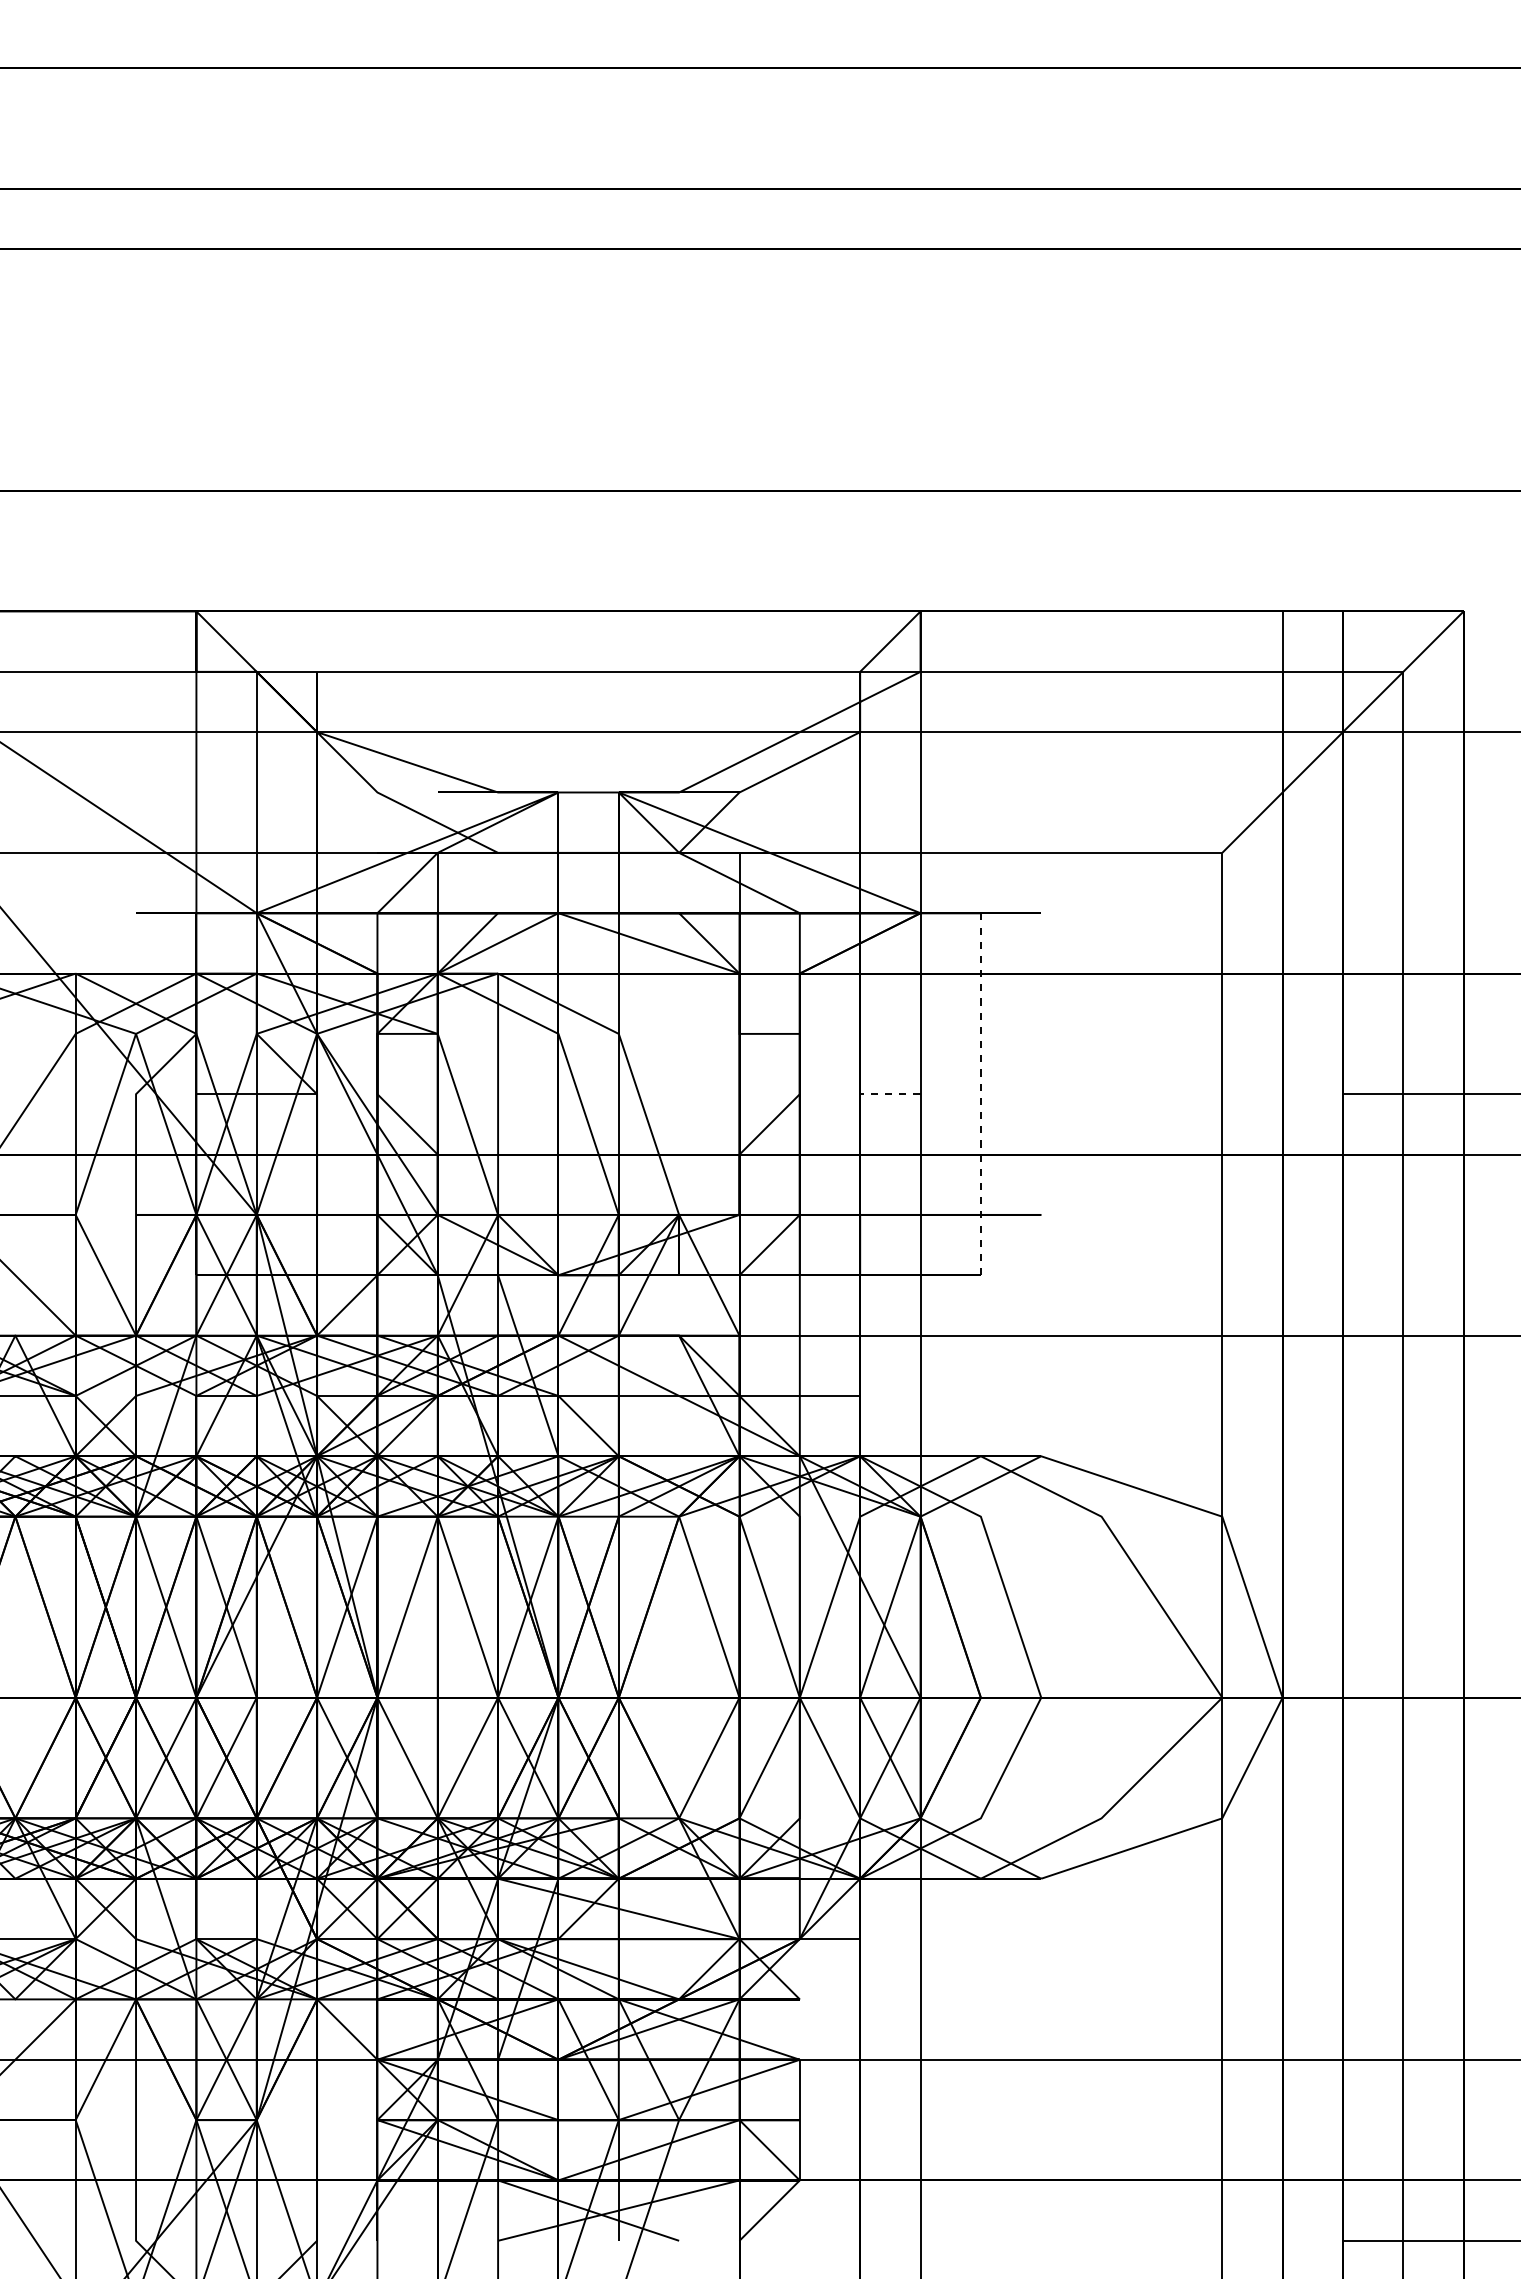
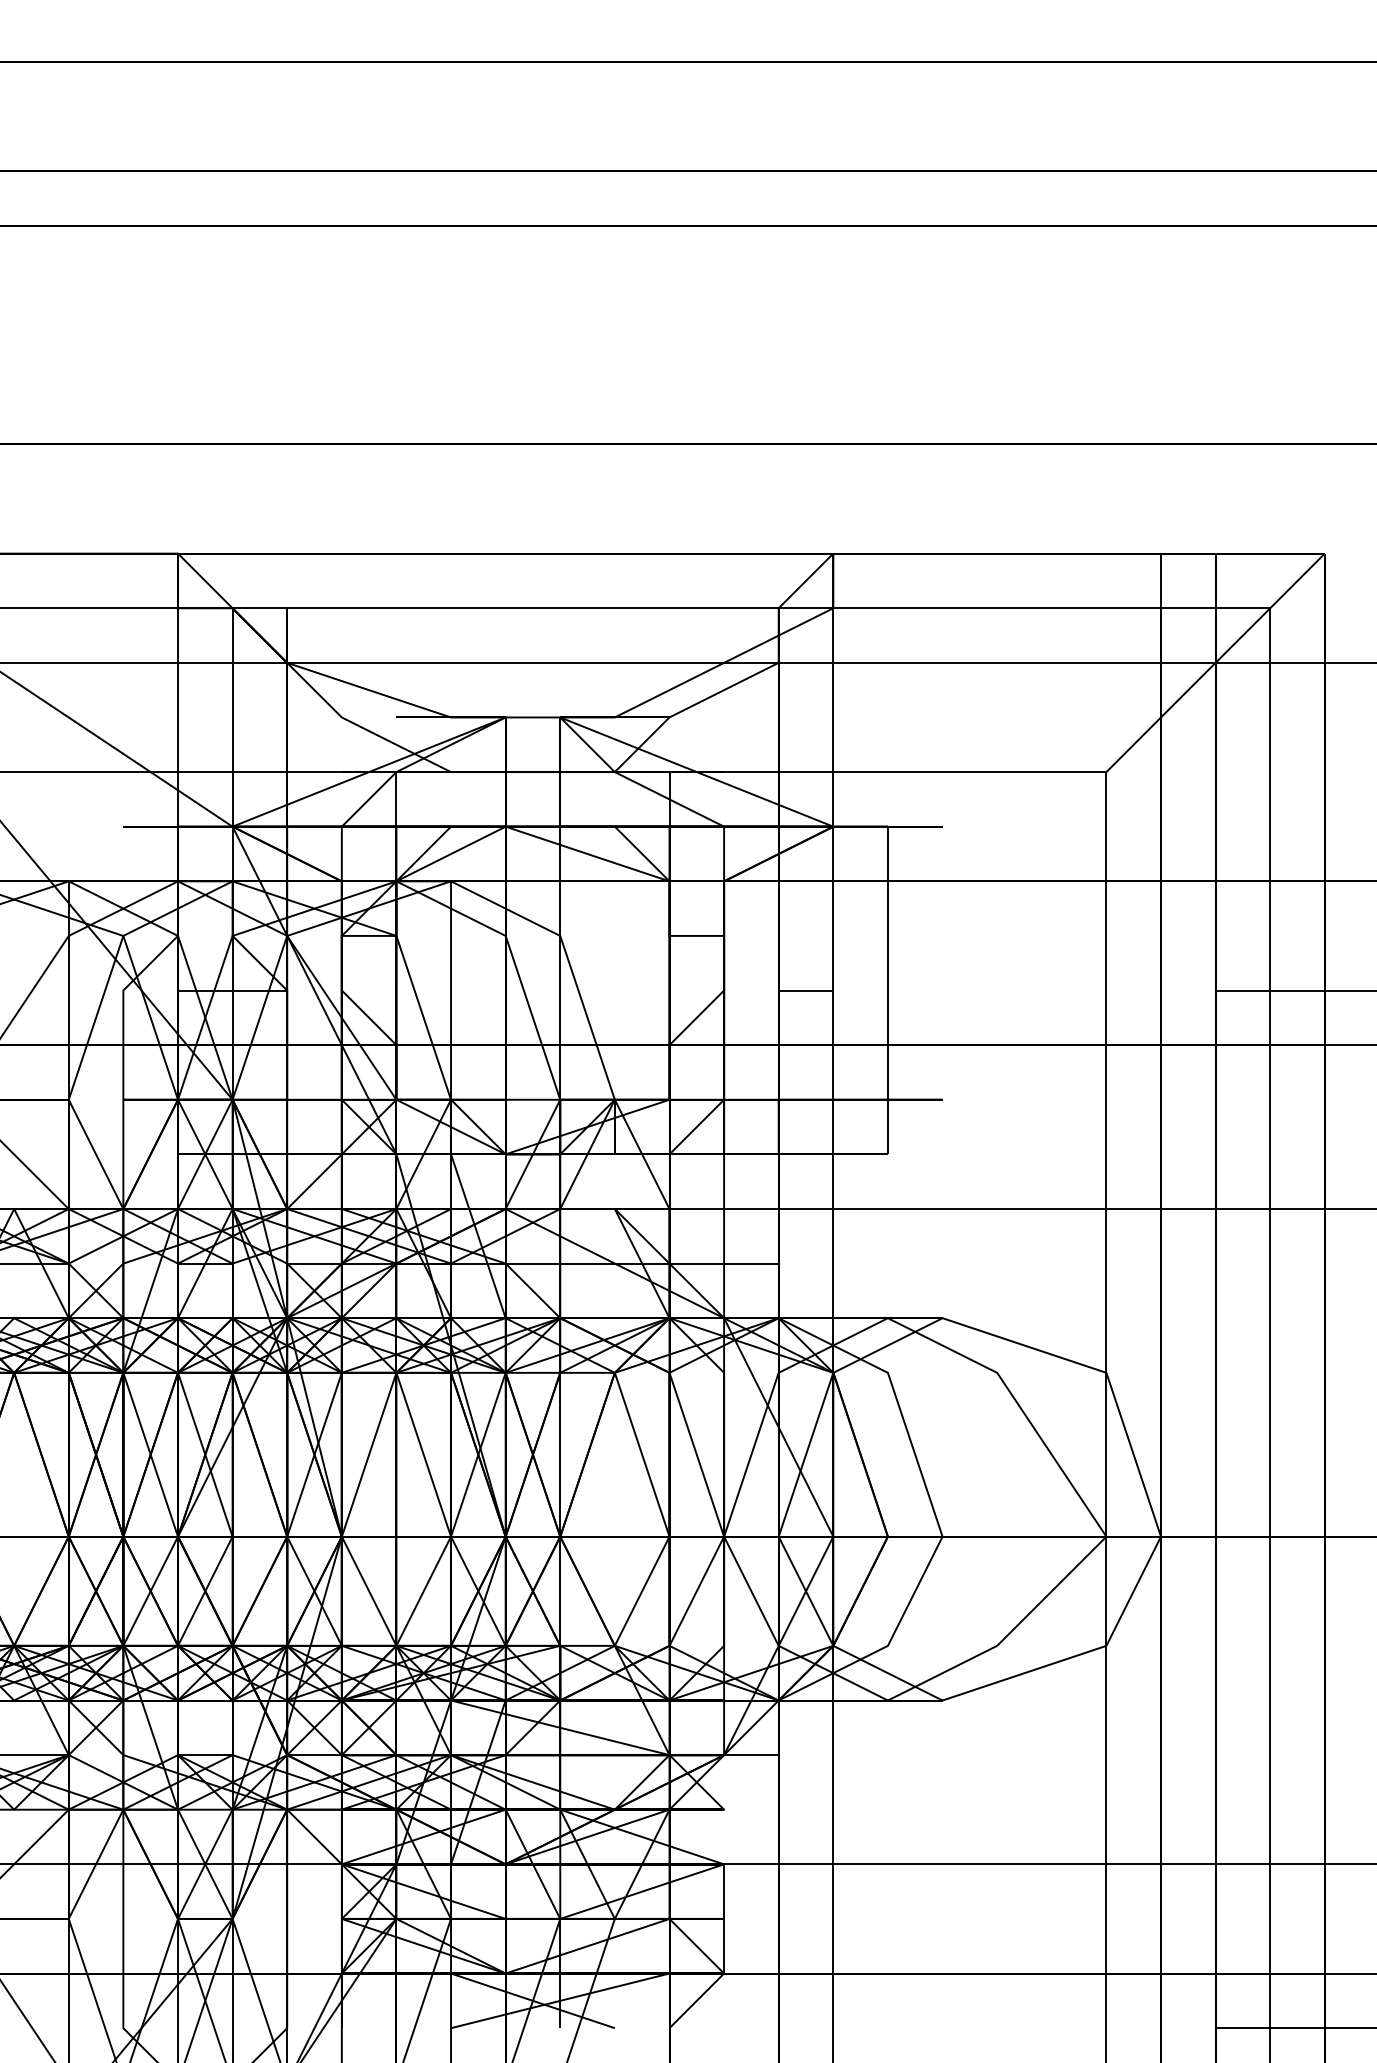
line: (889, 1094) -> (805, 990), dashed -> solid
line: (980, 1095) -> (887, 991), dashed -> solid

